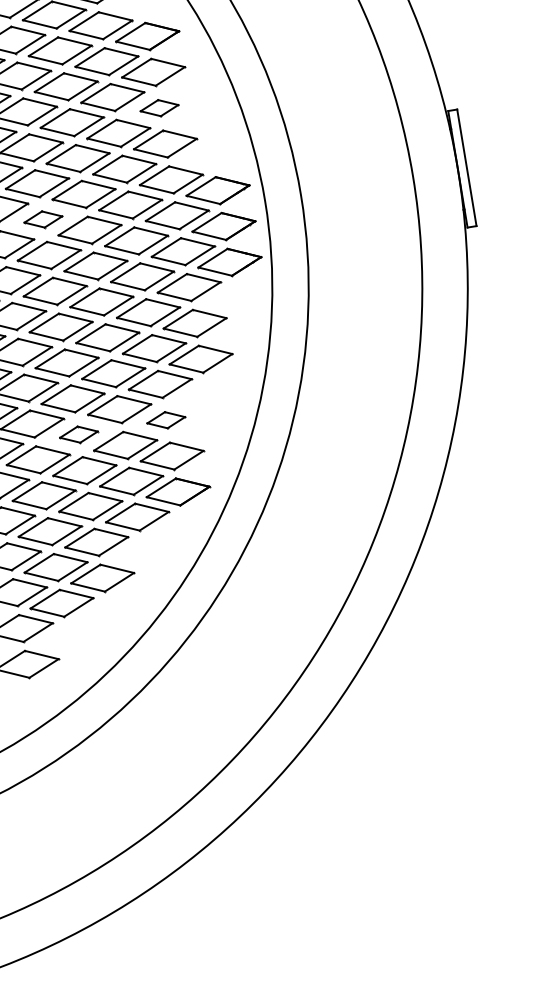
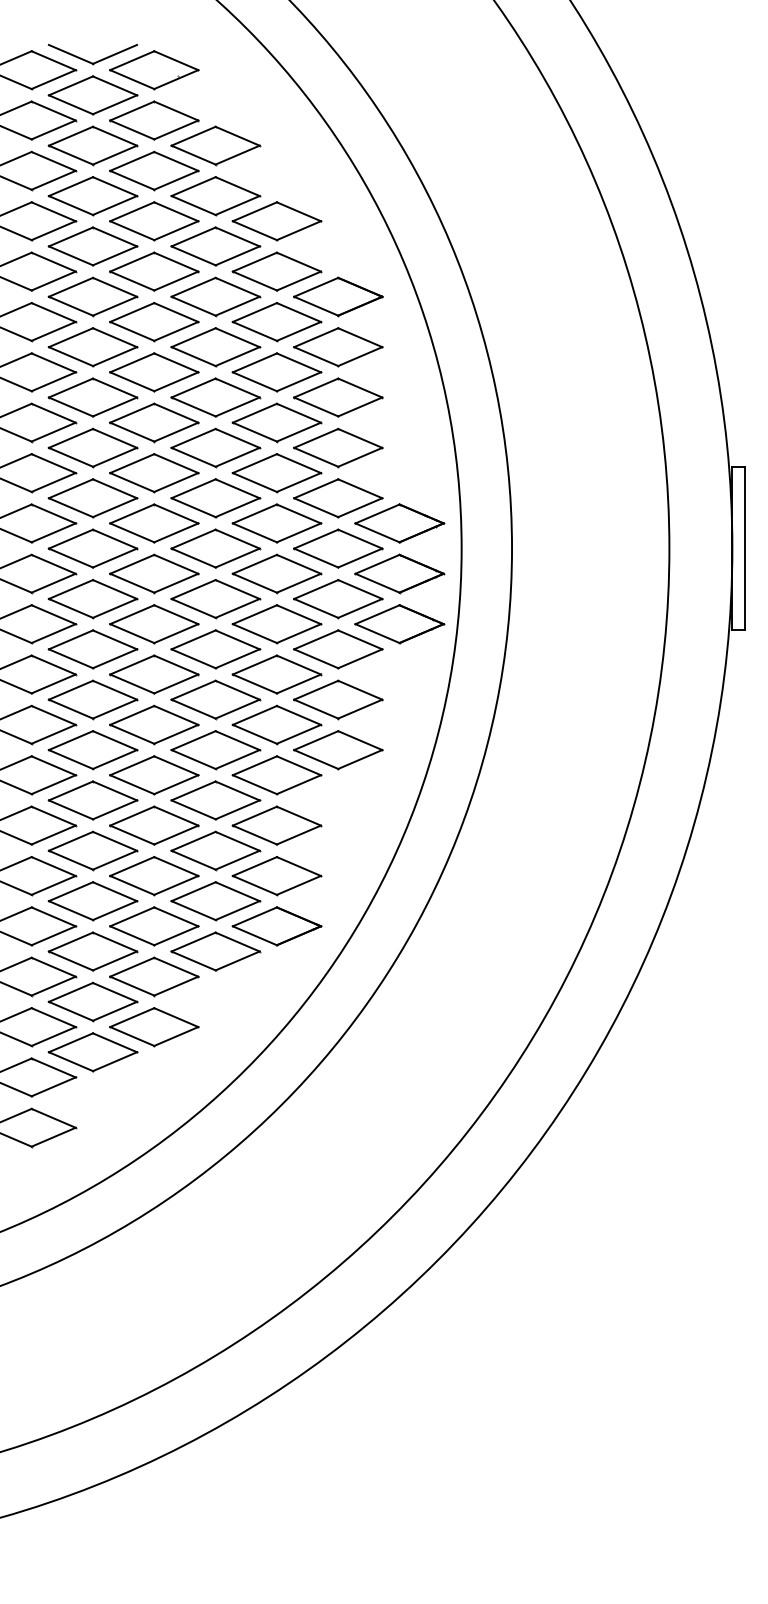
part: (159, 108) -> (338, 397), size x1.67
part: (43, 219) -> (154, 523), size x1.67
part: (165, 420) -> (276, 825), size x1.67
part: (79, 434) -> (154, 825), size x1.67

